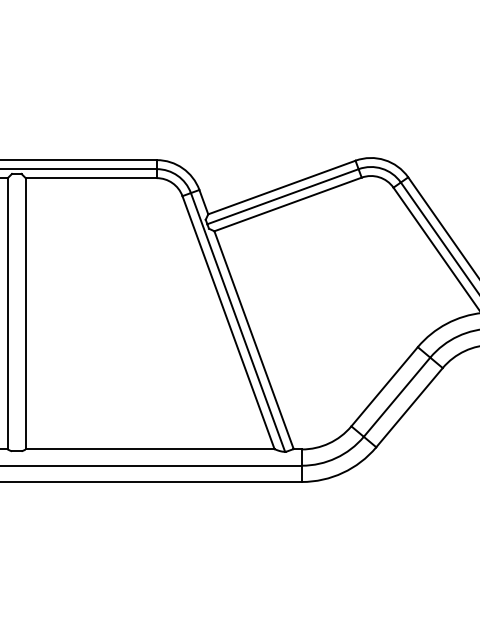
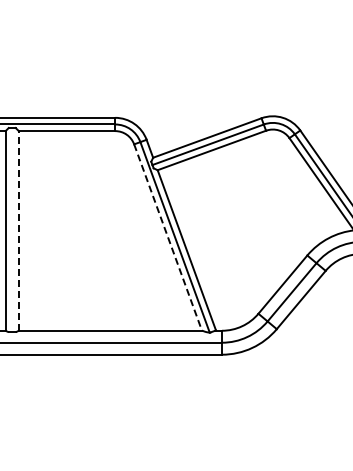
line: (25, 313) -> (18, 230), solid -> dashed
line: (229, 322) -> (168, 237), solid -> dashed

